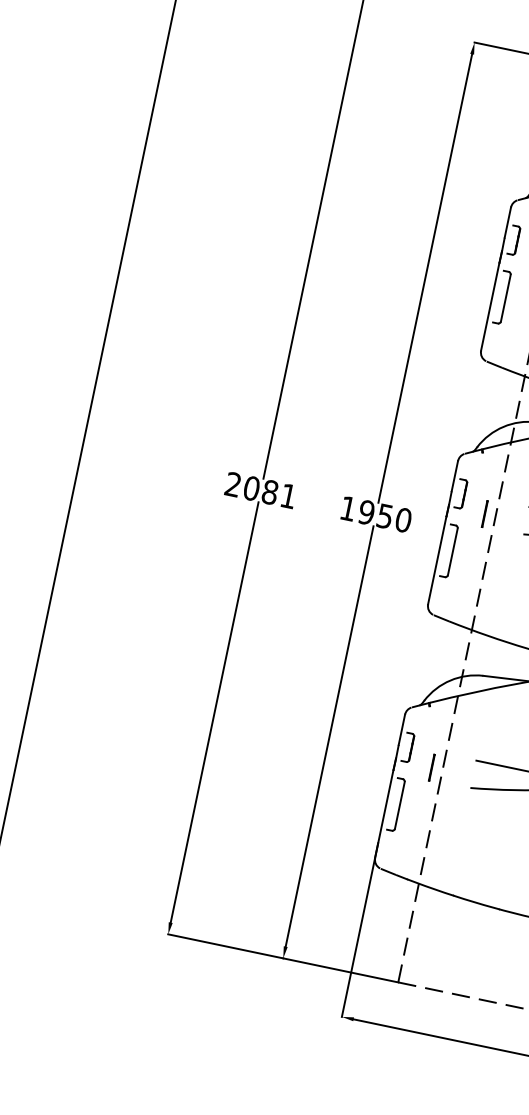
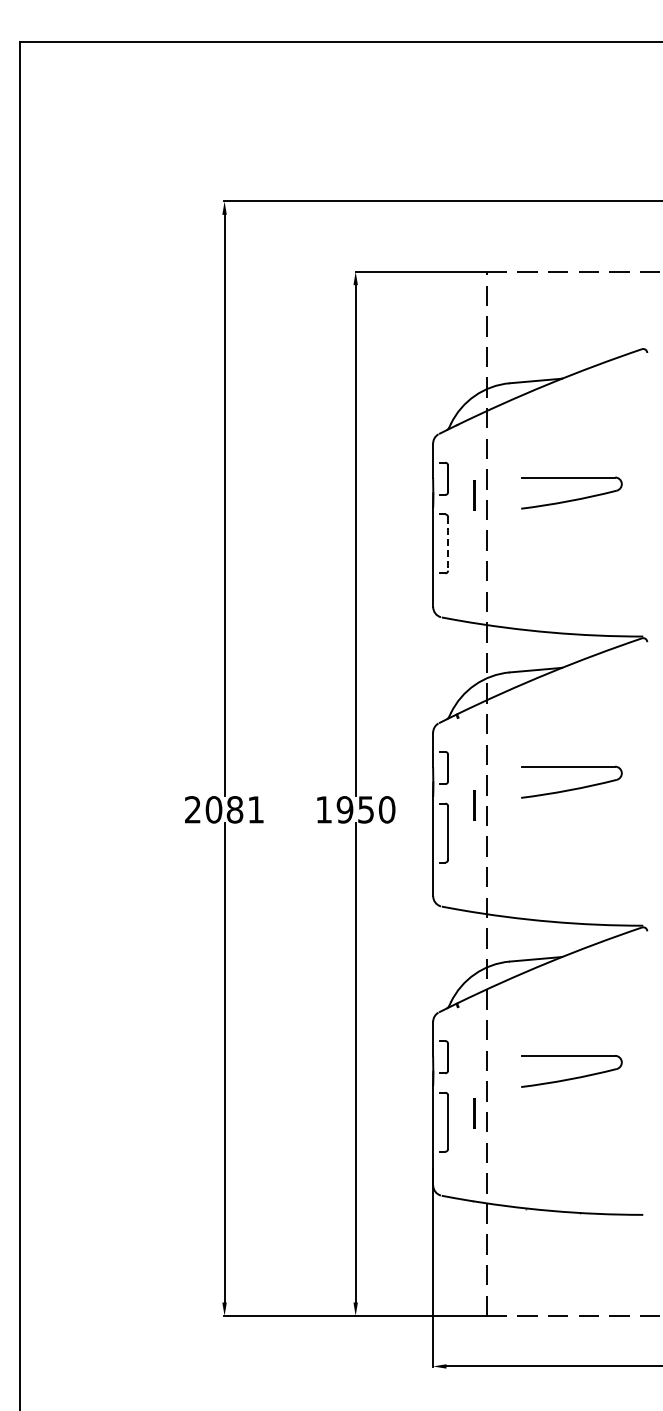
line: (506, 297) -> (448, 543), solid -> dashed
line: (484, 514) -> (474, 805), moved
line: (431, 767) -> (474, 1113), moved

